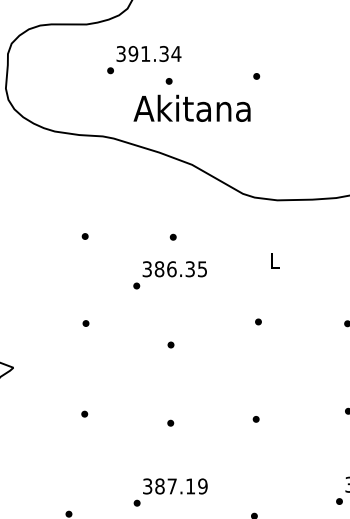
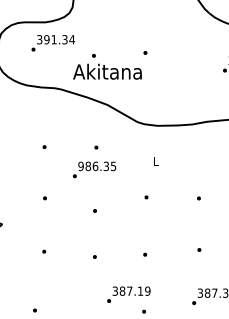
text: (144, 60) -> (53, 43), moved
text: (146, 267) -> (80, 165), 386.35 -> 986.35
text: (170, 492) -> (128, 294), moved

